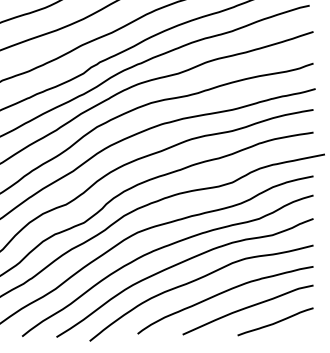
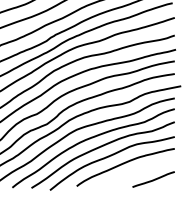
curve: (246, 309) -> (137, 172), removed

